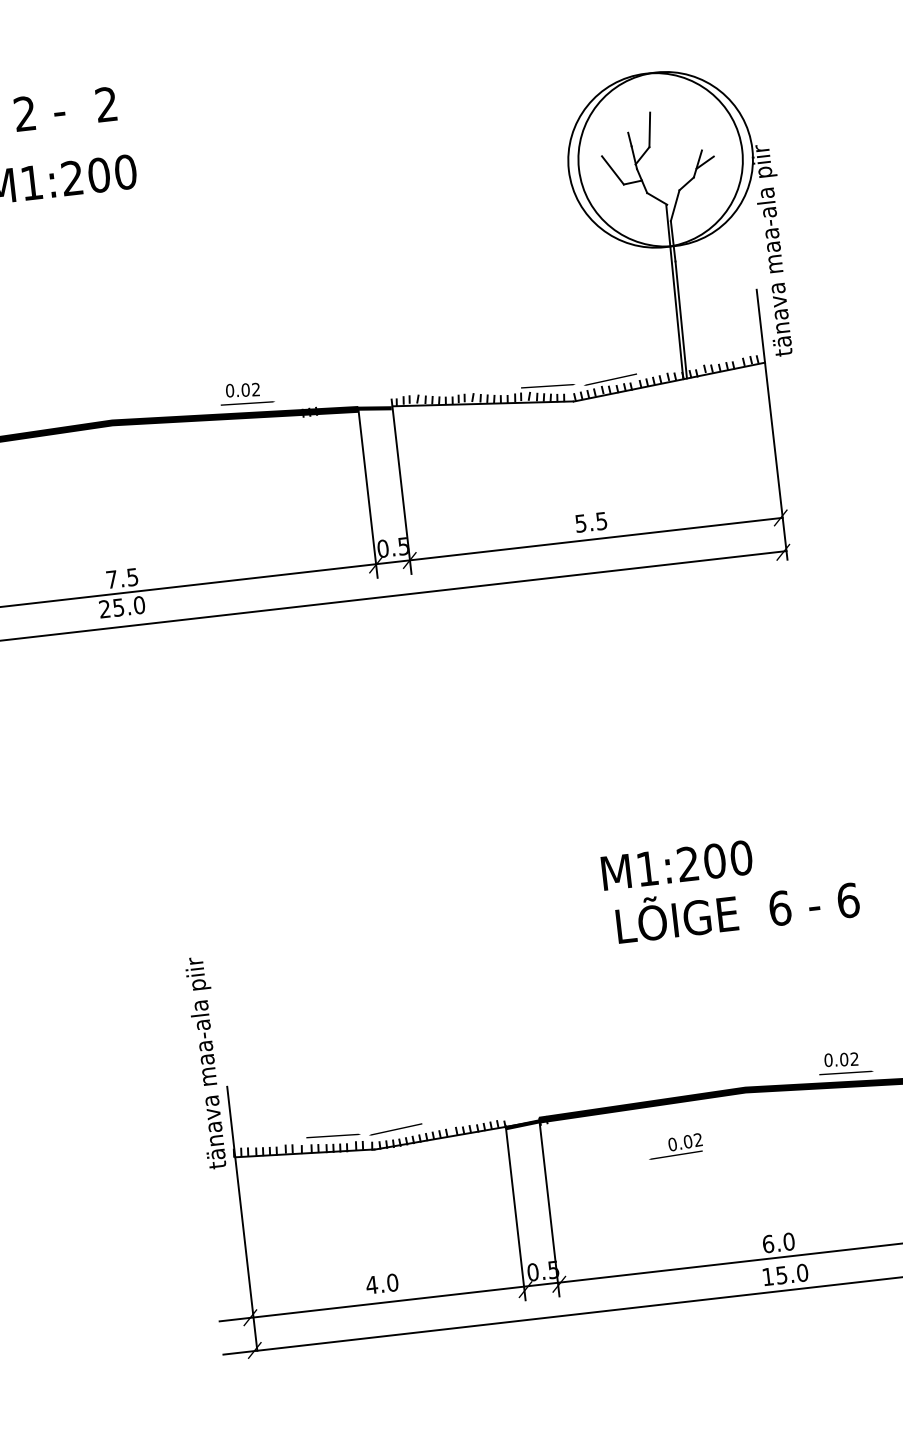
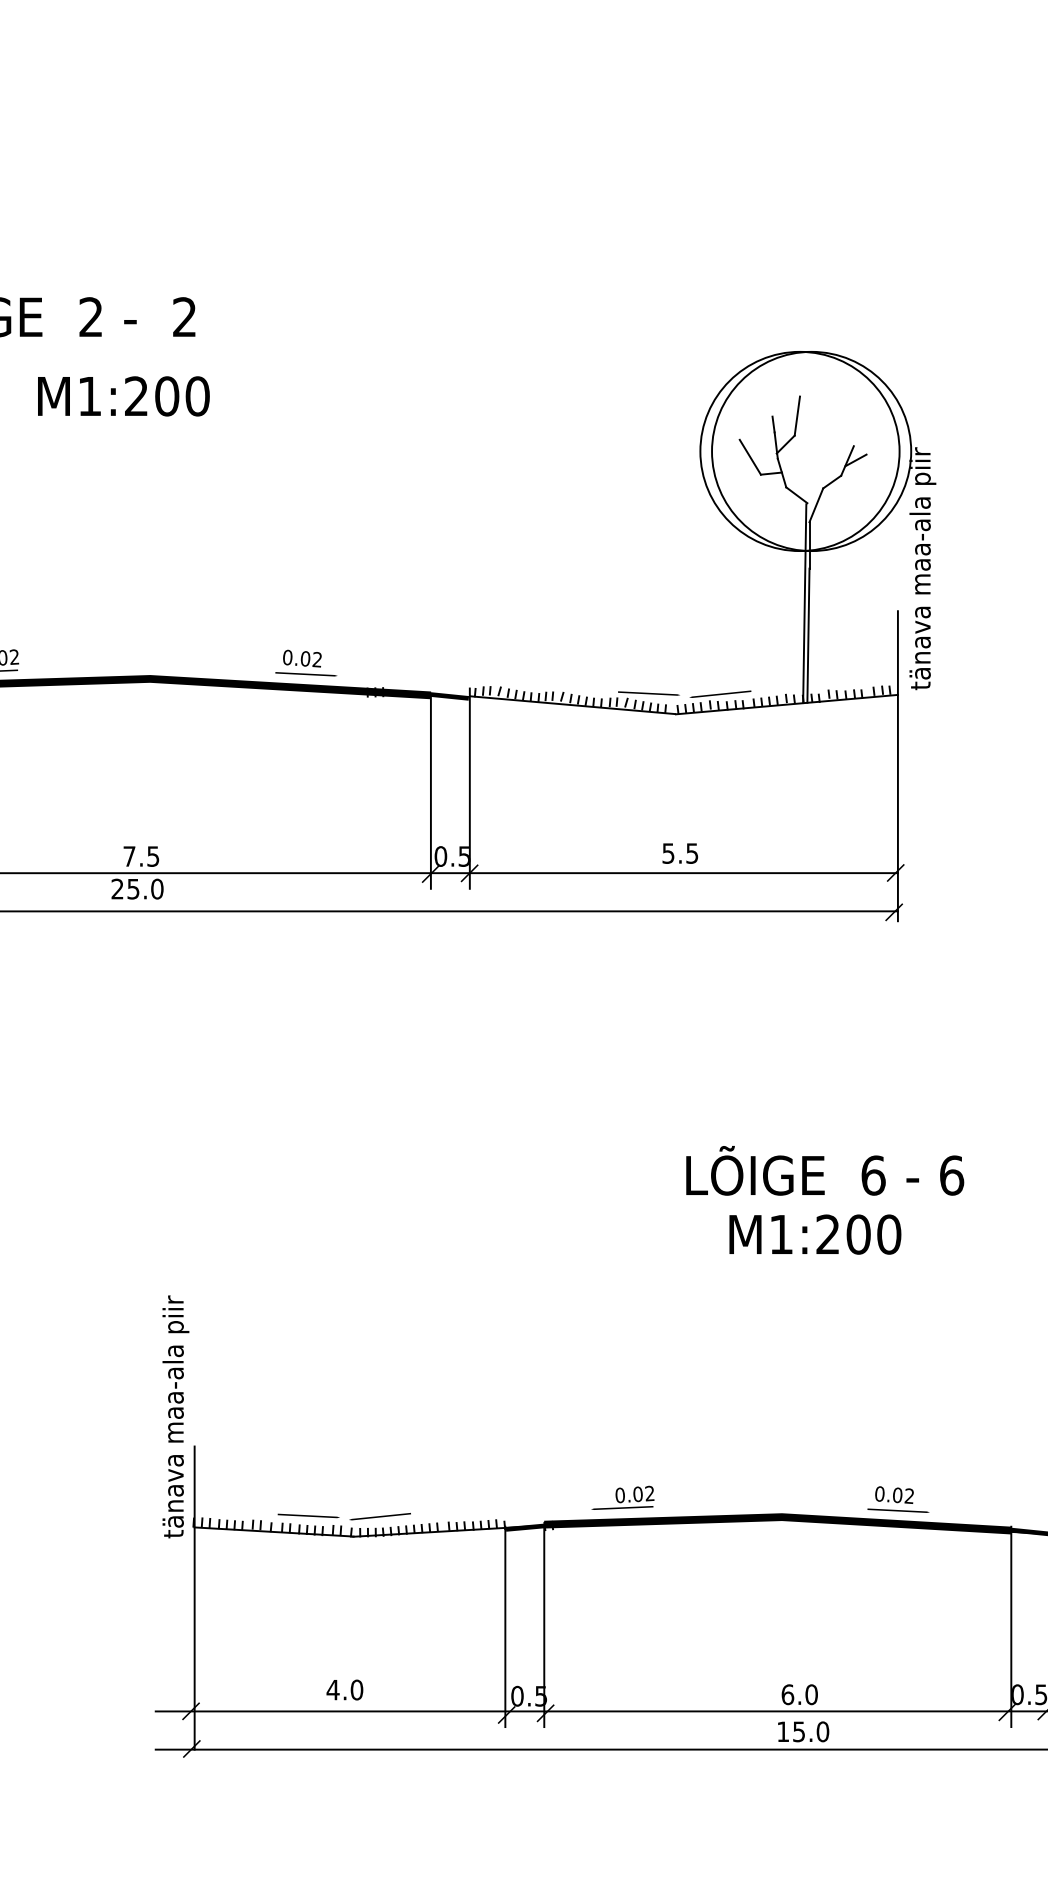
text: (677, 865) -> (815, 1234), moved
text: (737, 908) -> (825, 1170), moved
text: (674, 1146) -> (622, 1497), moved

